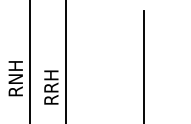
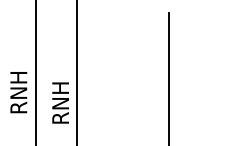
text: (51, 87) -> (60, 102), RRH -> RNH

